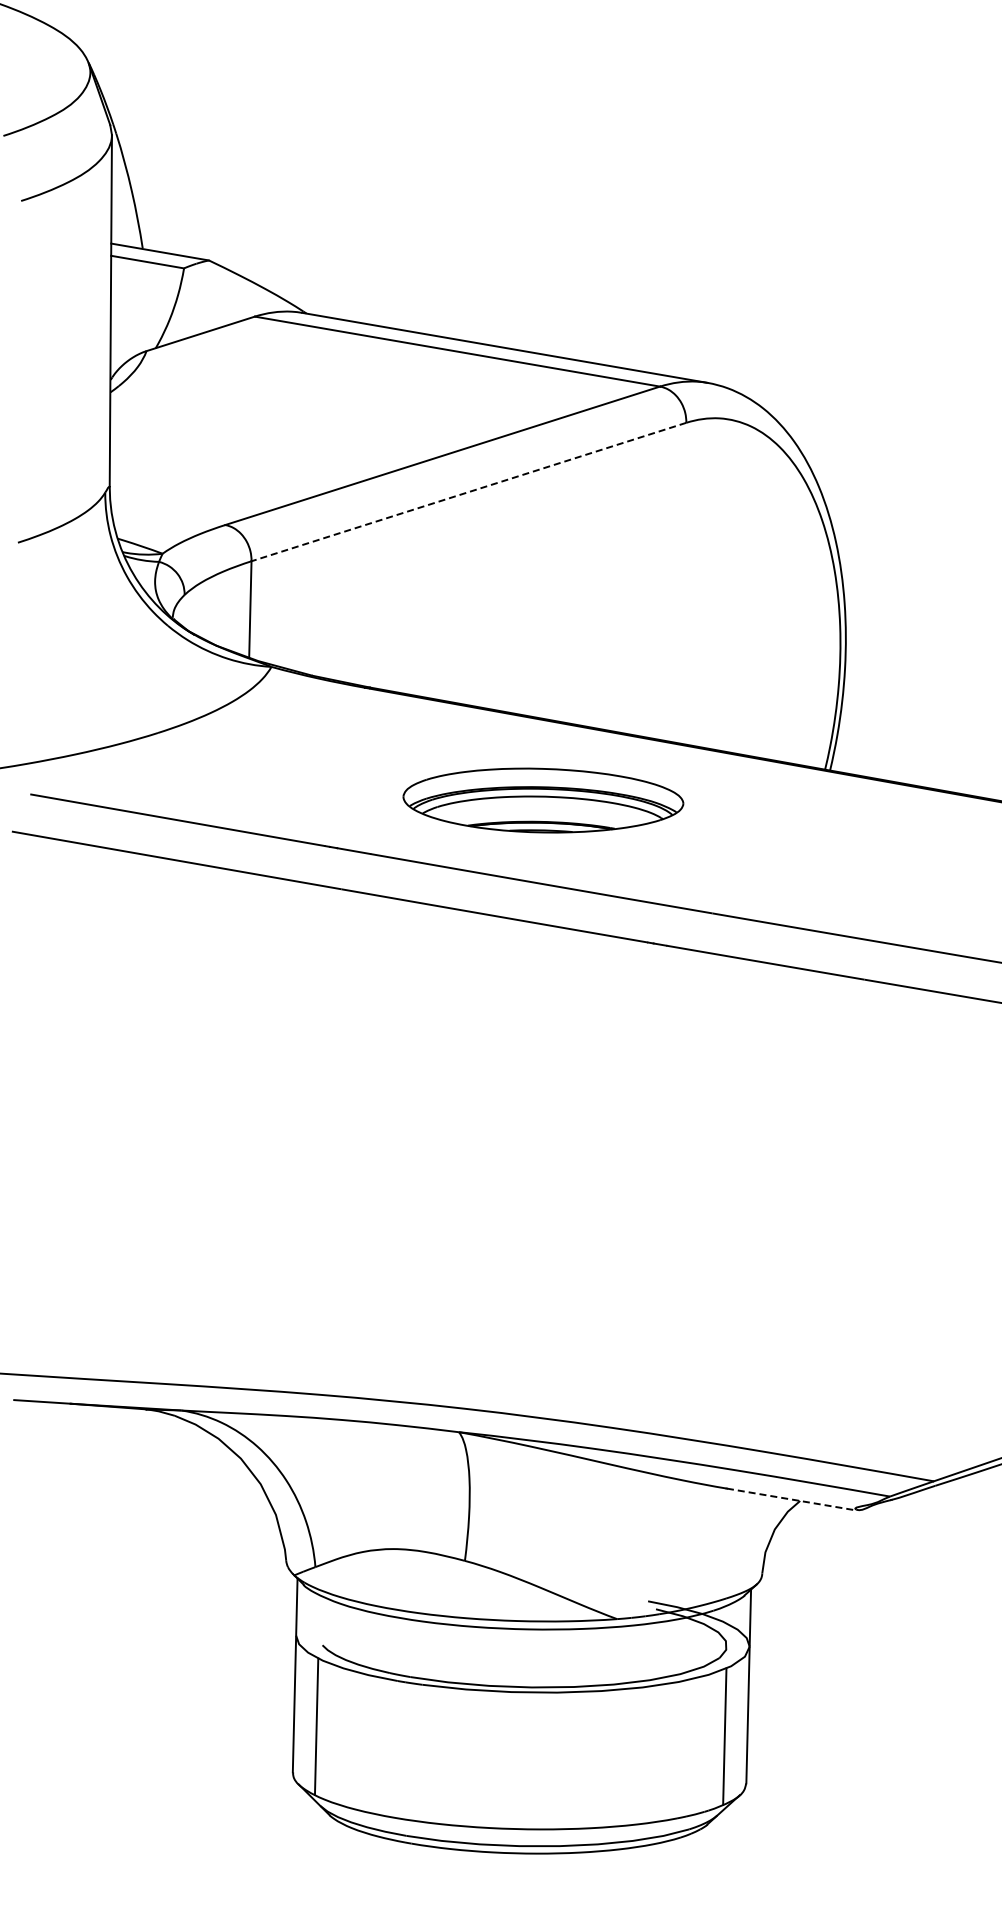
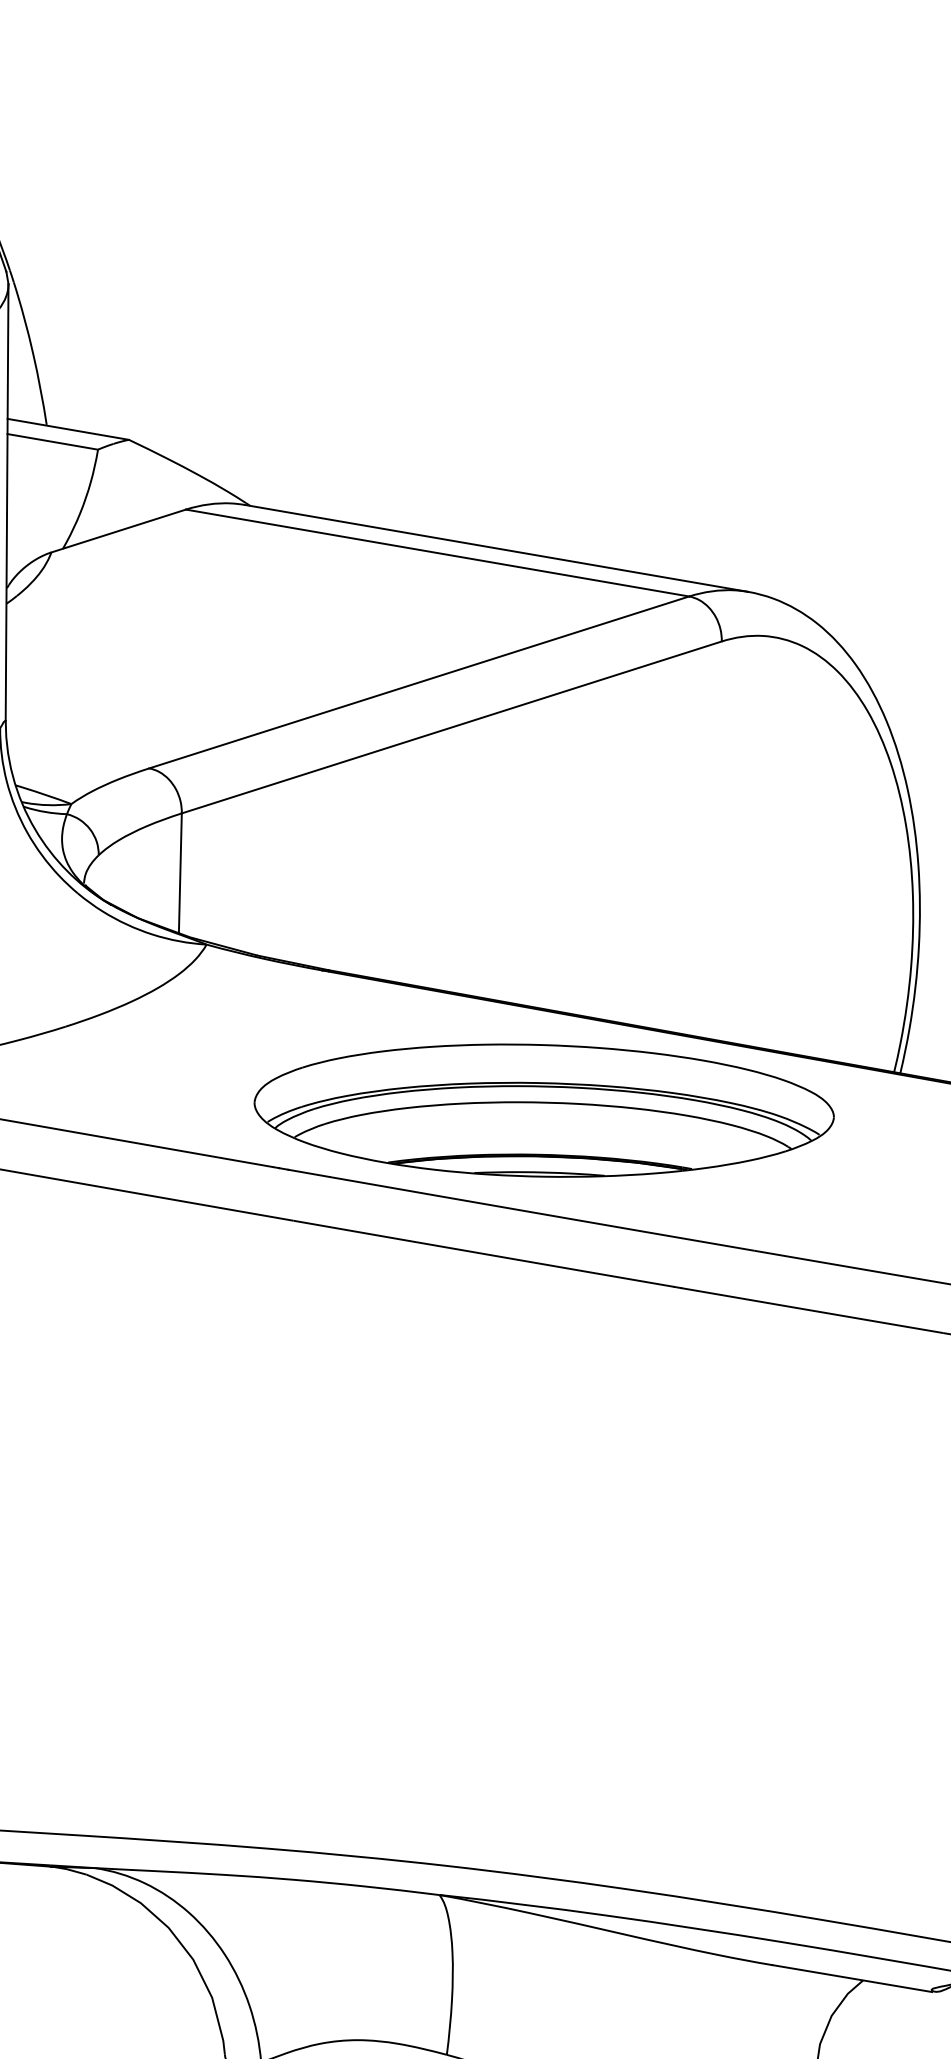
line: (468, 492) -> (451, 728), dashed -> solid
part: (543, 800) -> (544, 1110), size x1.67
line: (791, 1499) -> (852, 1978), dashed -> solid

